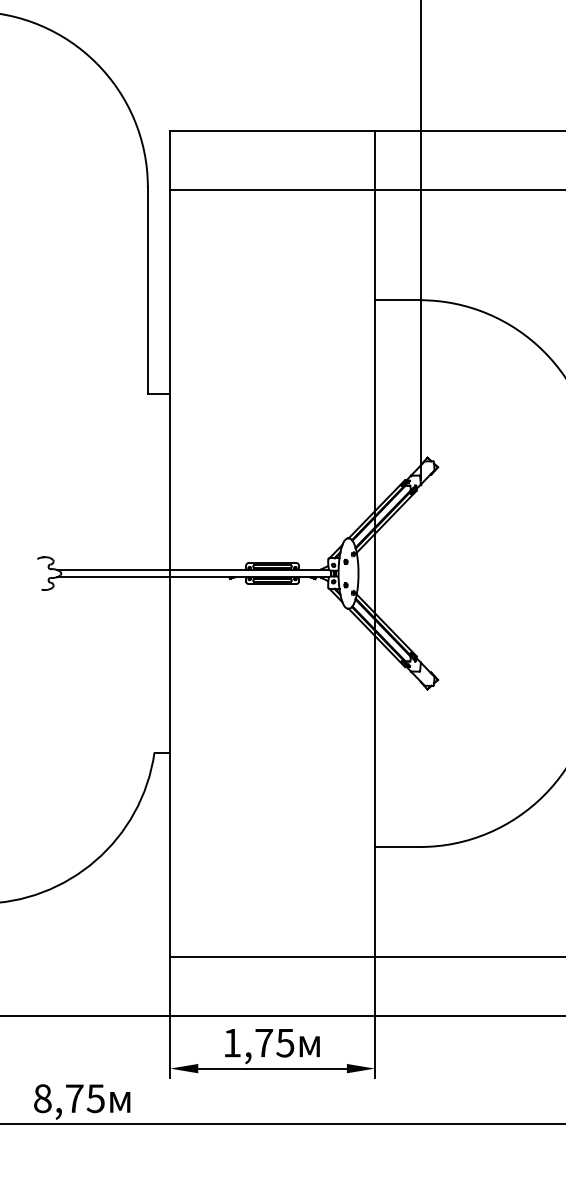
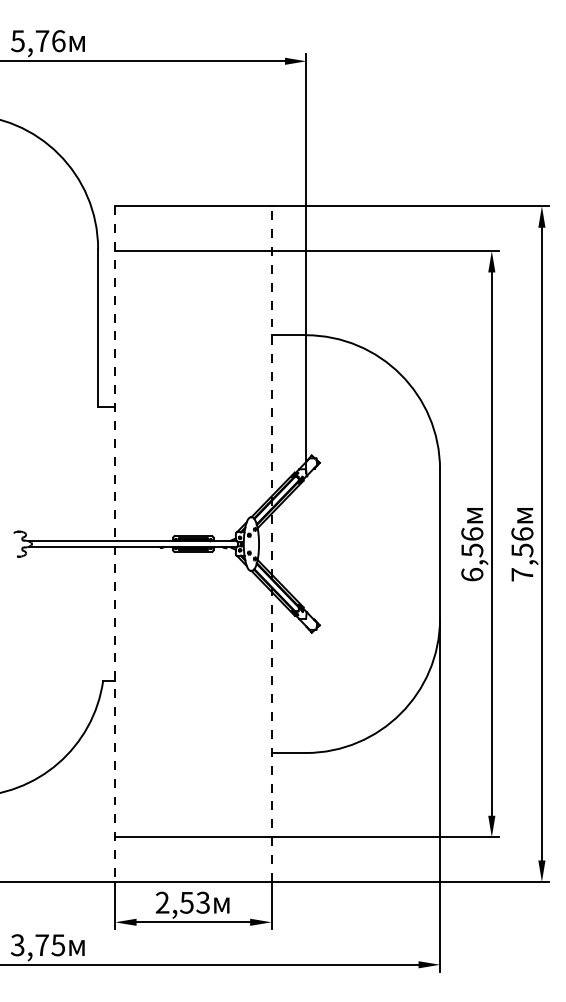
line: (170, 574) -> (115, 544), solid -> dashed
line: (374, 574) -> (271, 544), solid -> dashed
text: (258, 1042) -> (182, 902), 1,75 -> 2,53
text: (42, 1098) -> (17, 945), 8,75 -> 3,75

